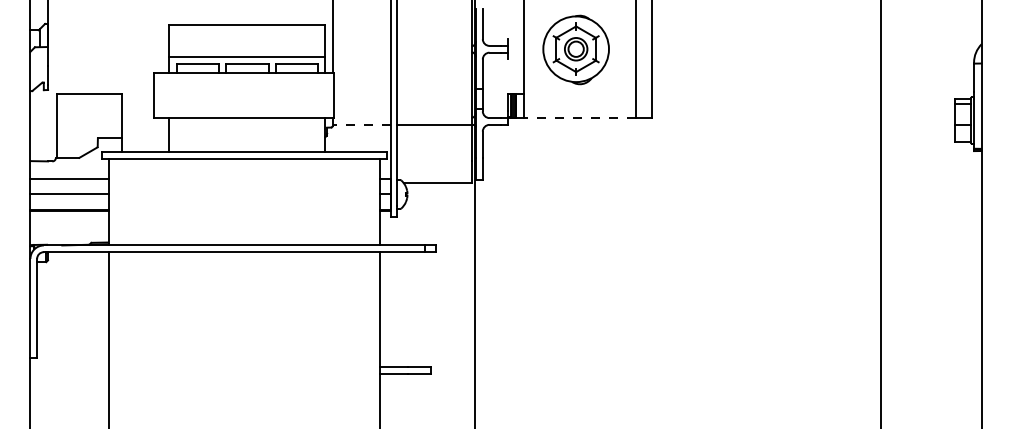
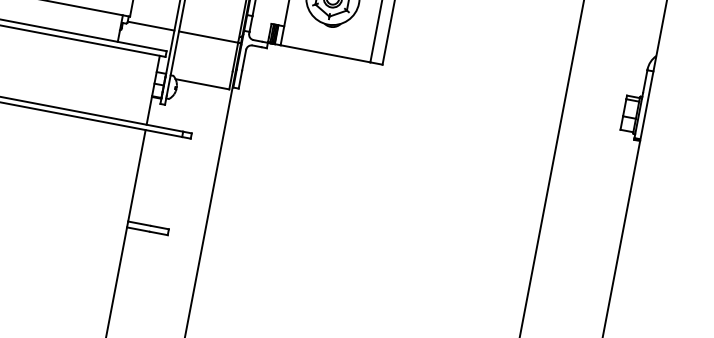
line: (579, 118) -> (325, 54), dashed -> solid
line: (361, 124) -> (150, 25), dashed -> solid

